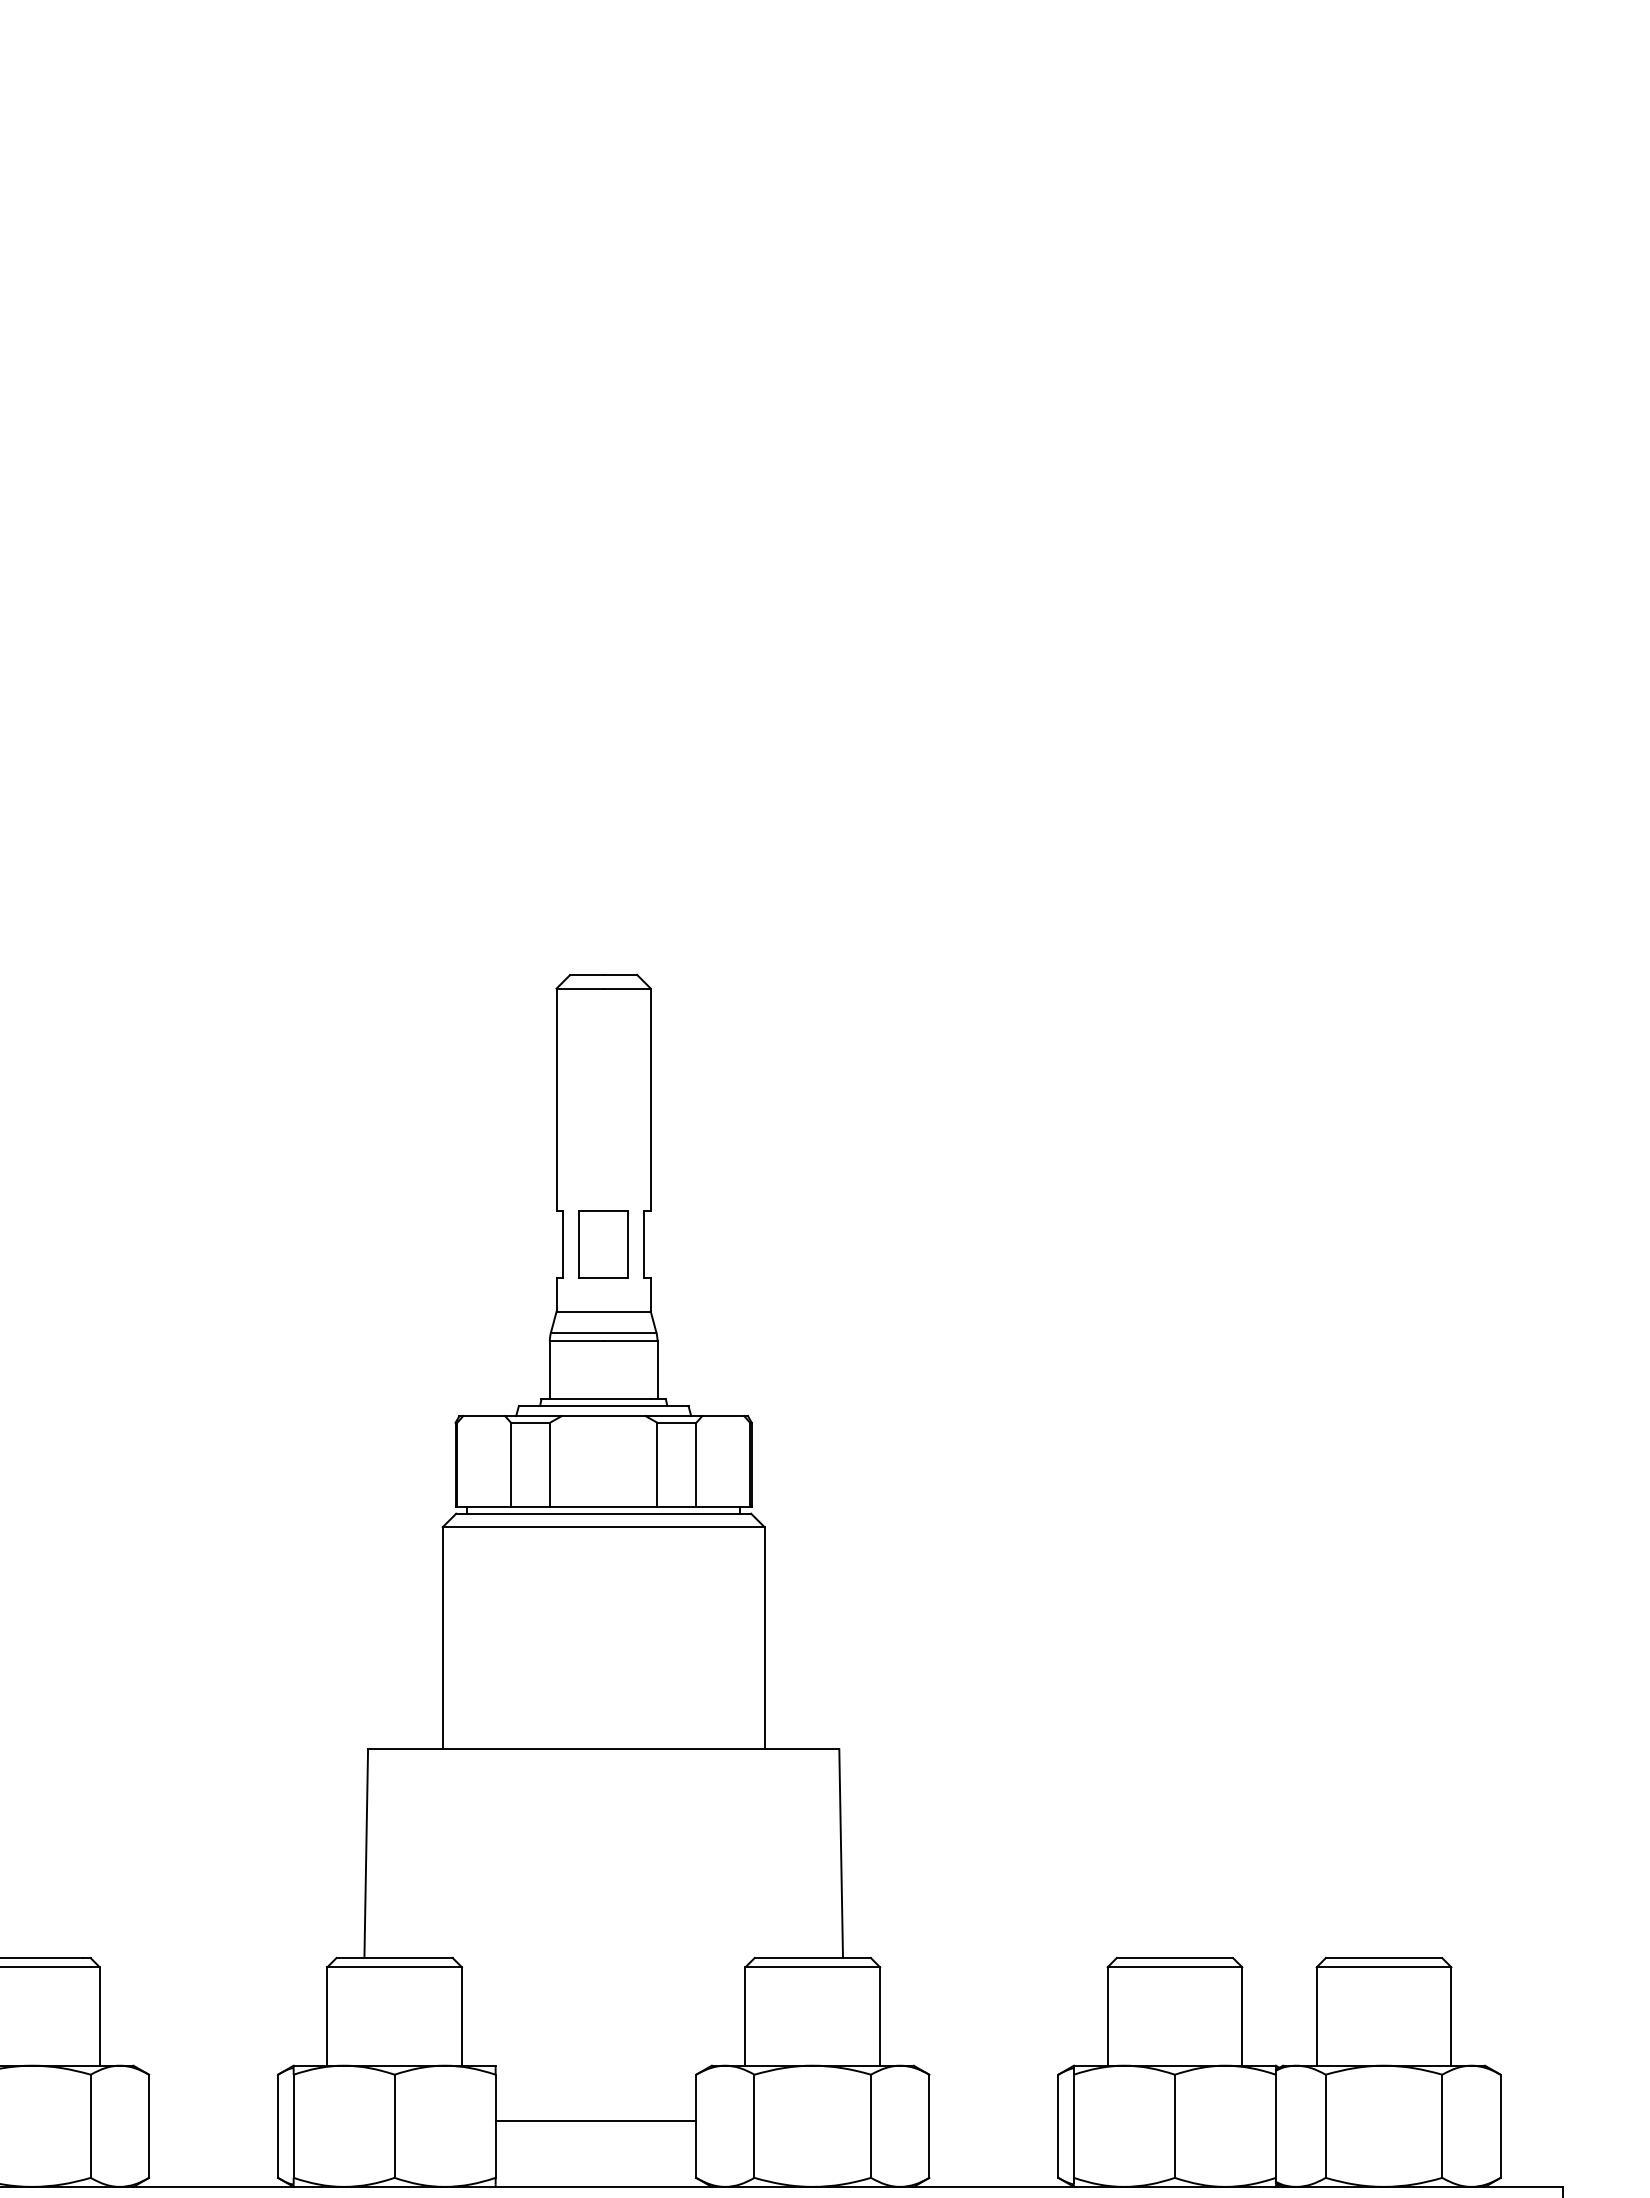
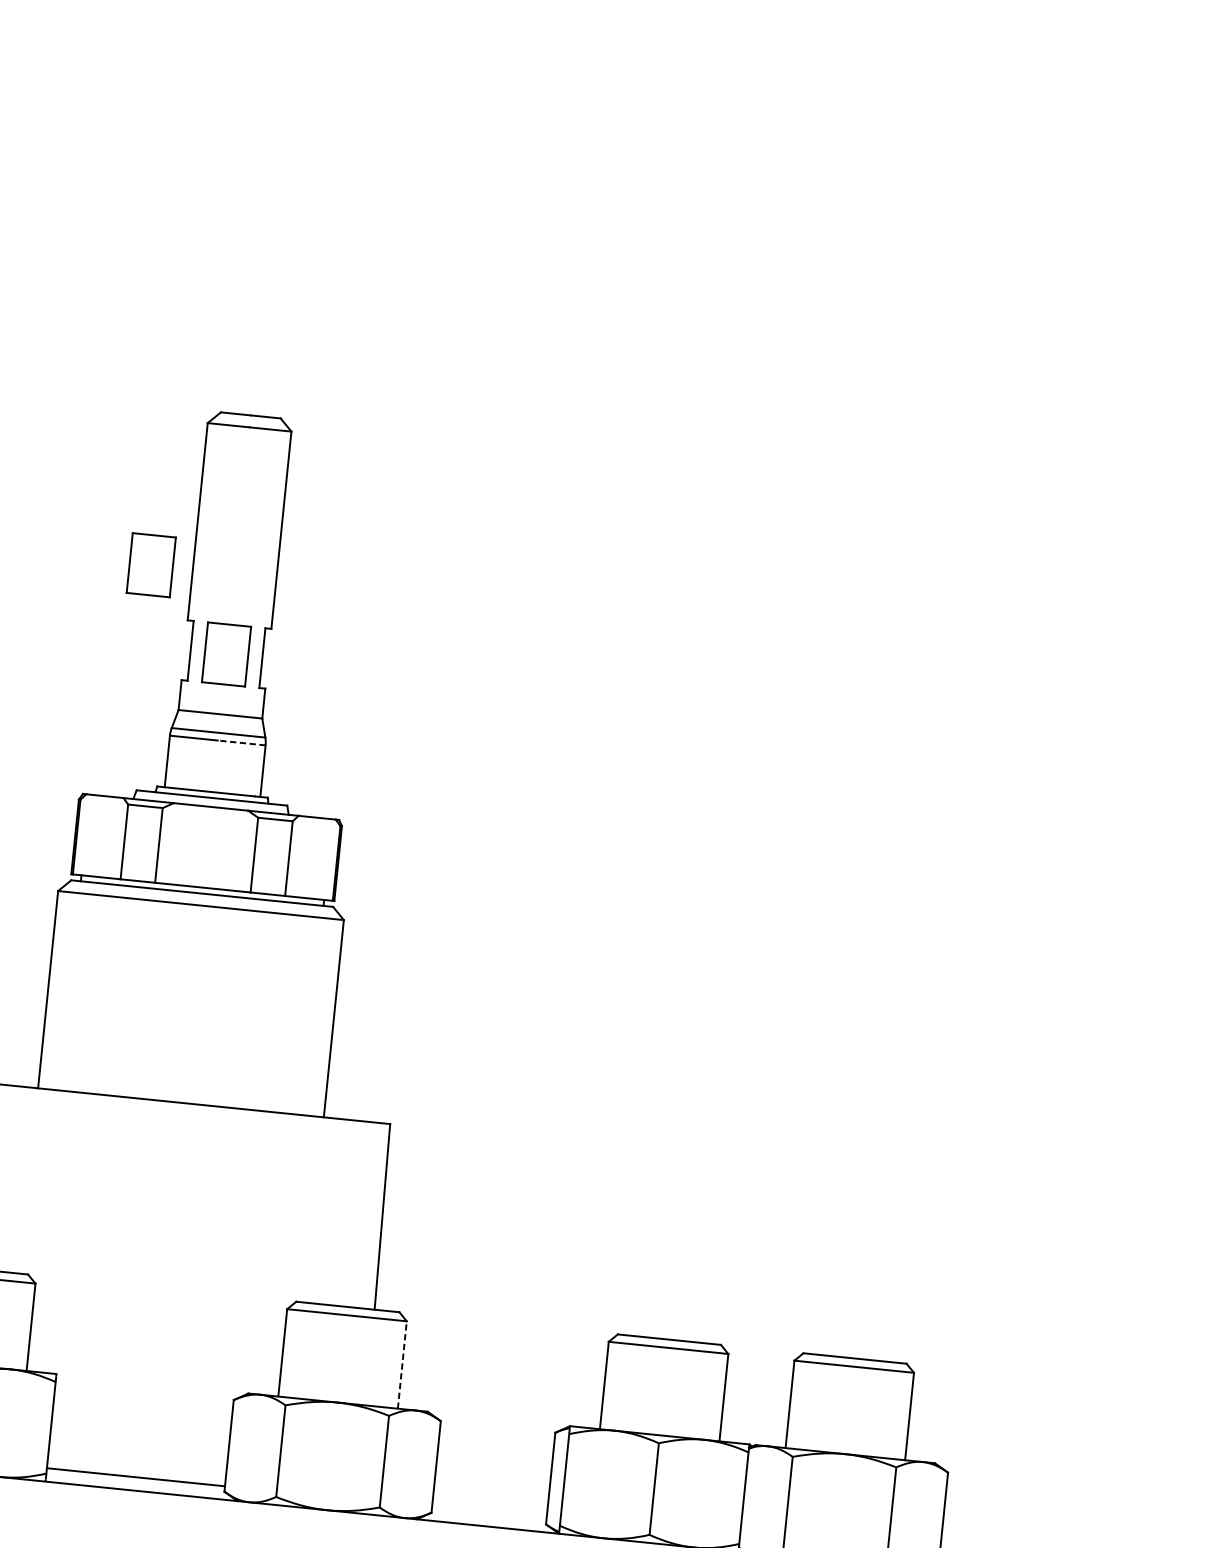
part: (509, 1153) -> (151, 565), added
line: (630, 1341) -> (241, 743), solid -> dashed
line: (880, 2016) -> (402, 1365), solid -> dashed
line: (595, 2120) -> (135, 1476), moved

